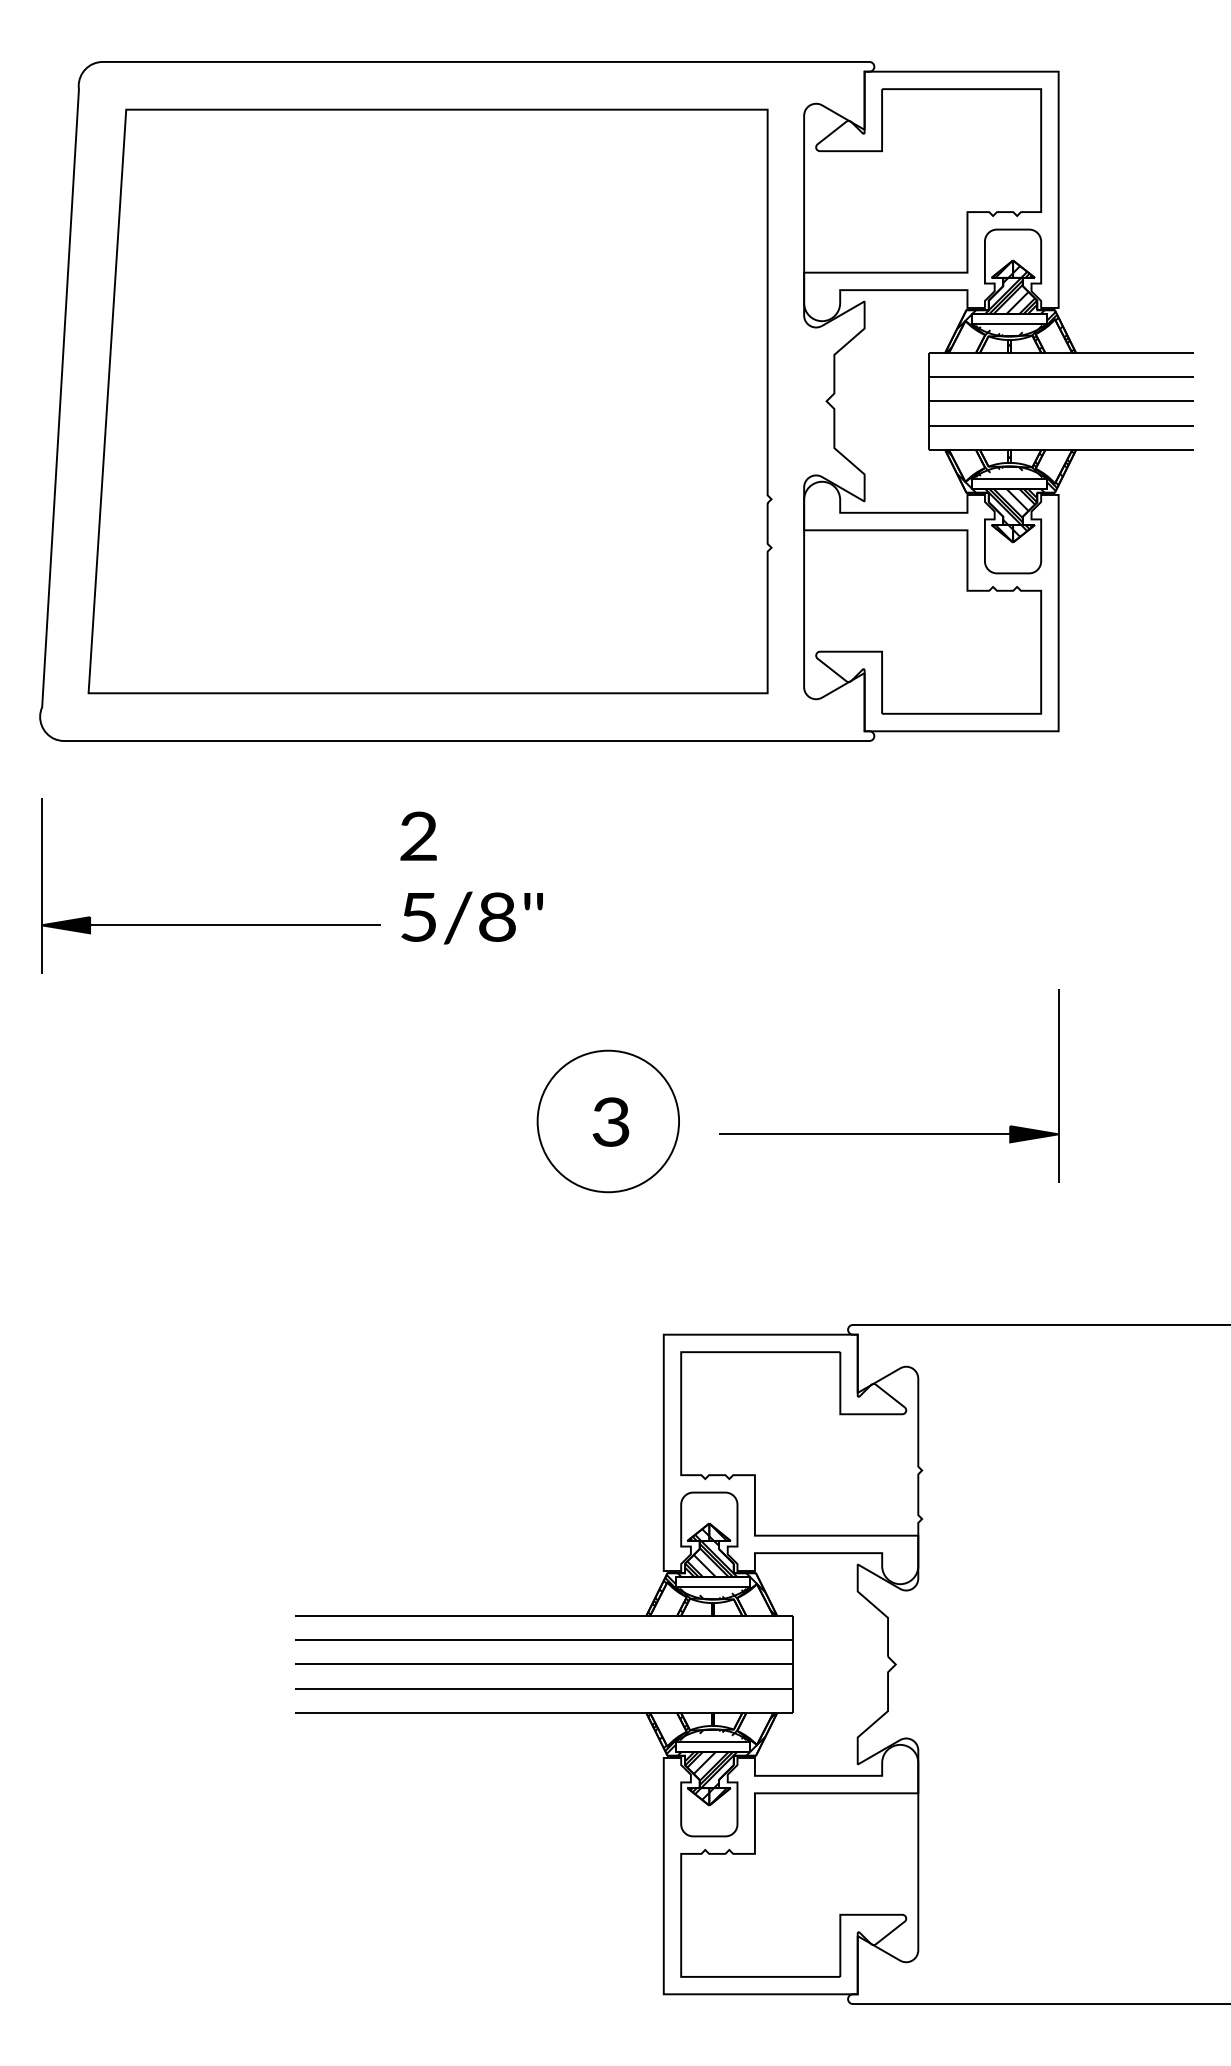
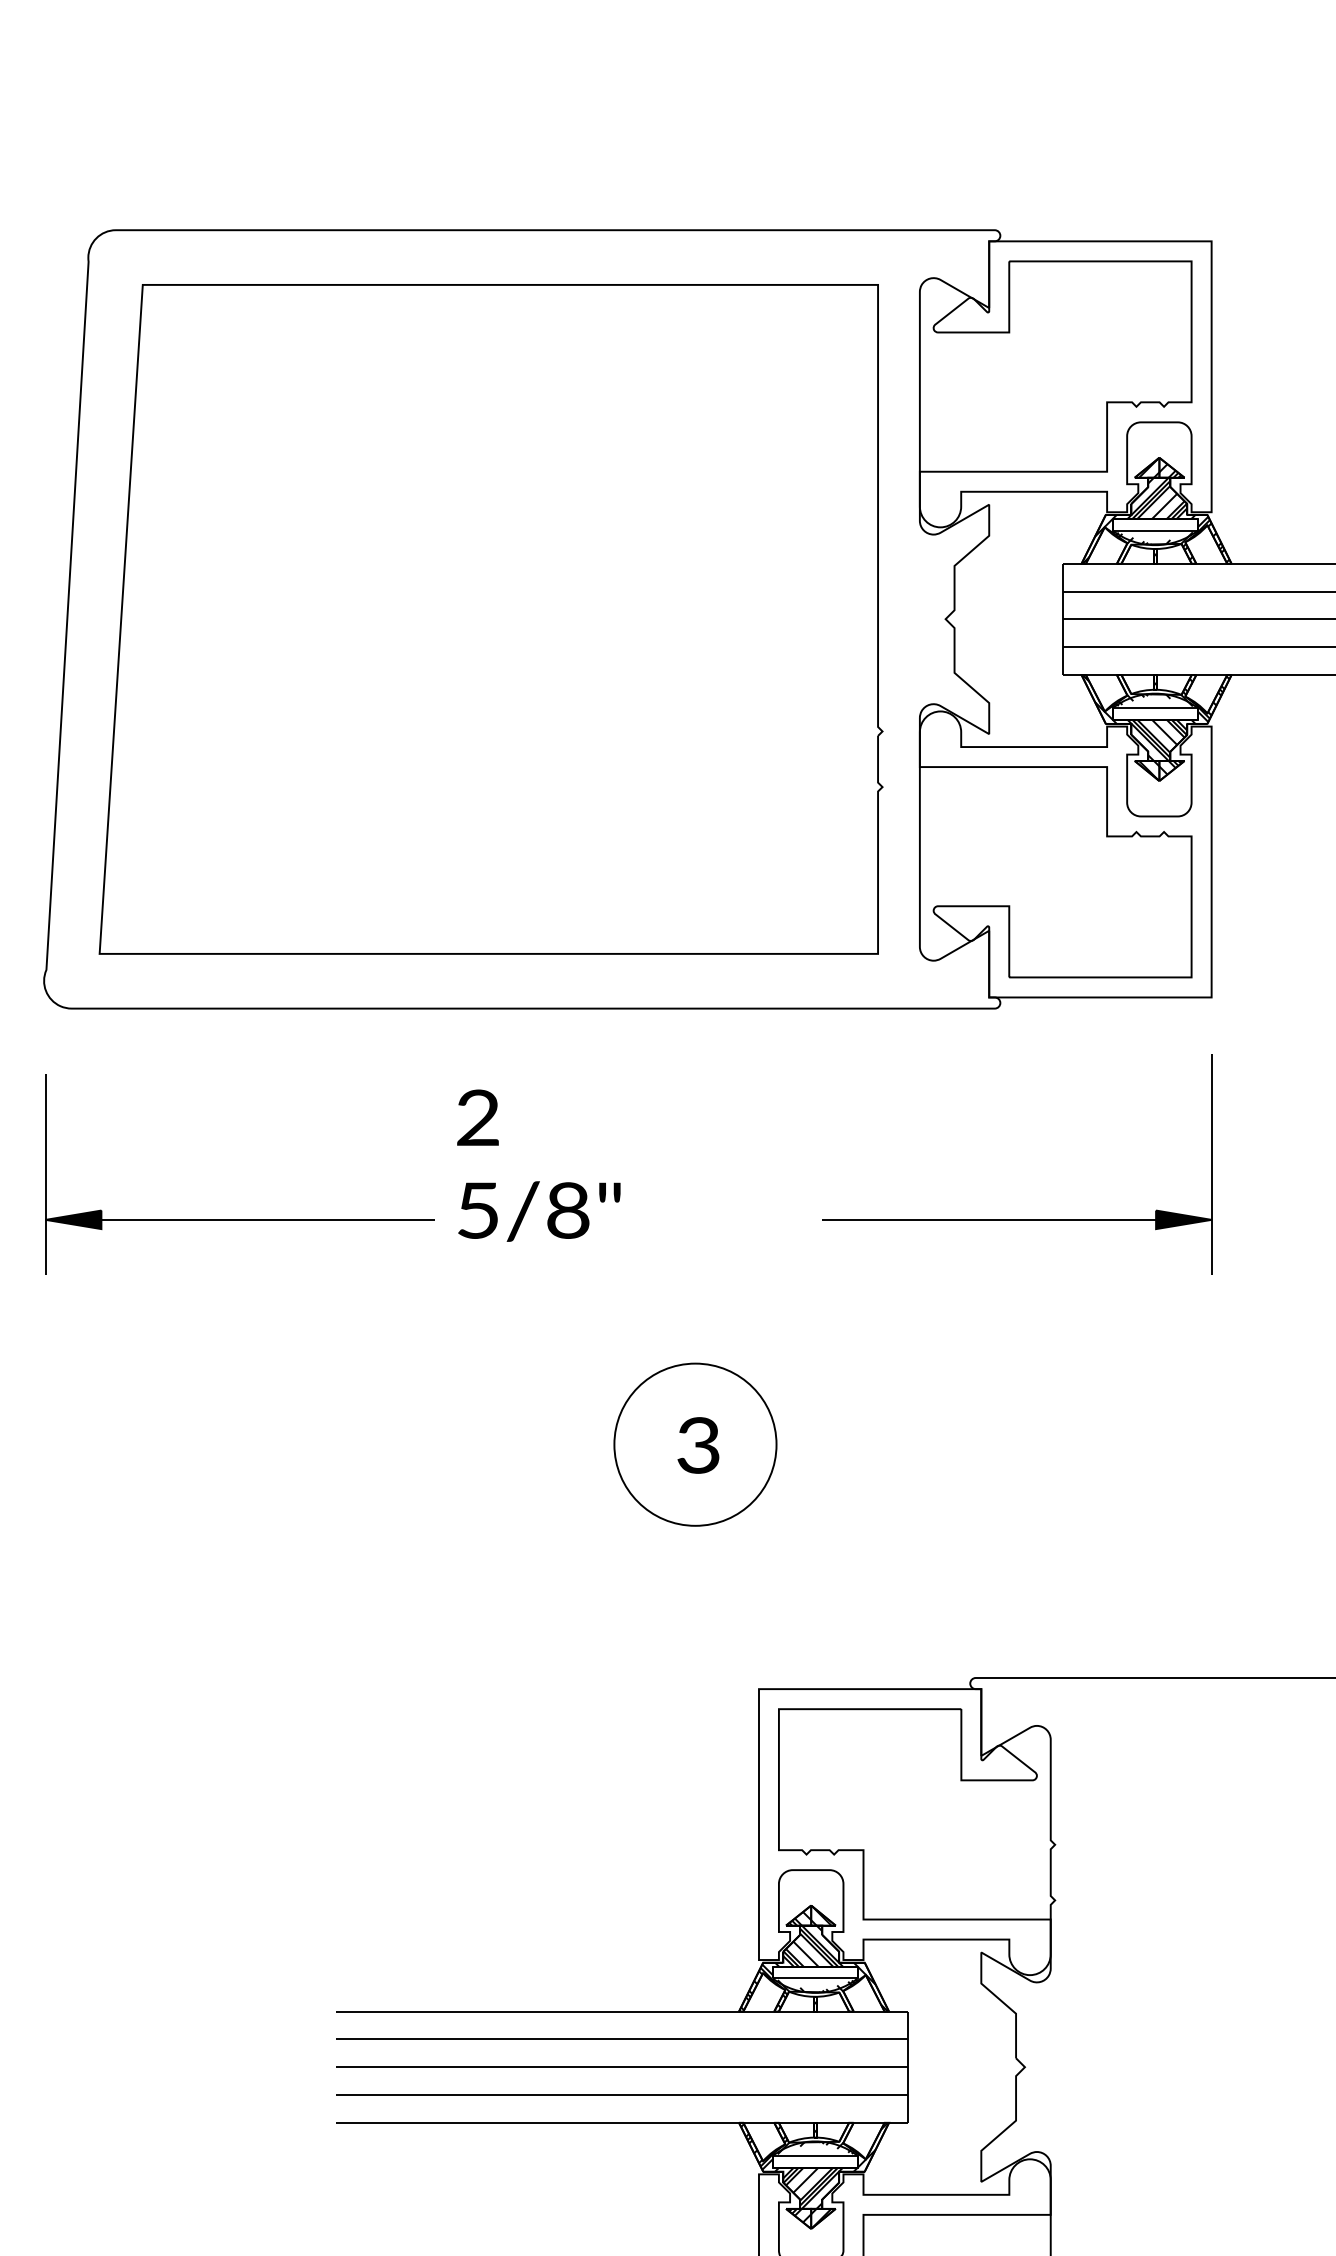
part: (889, 1133) -> (1017, 1218), moved

